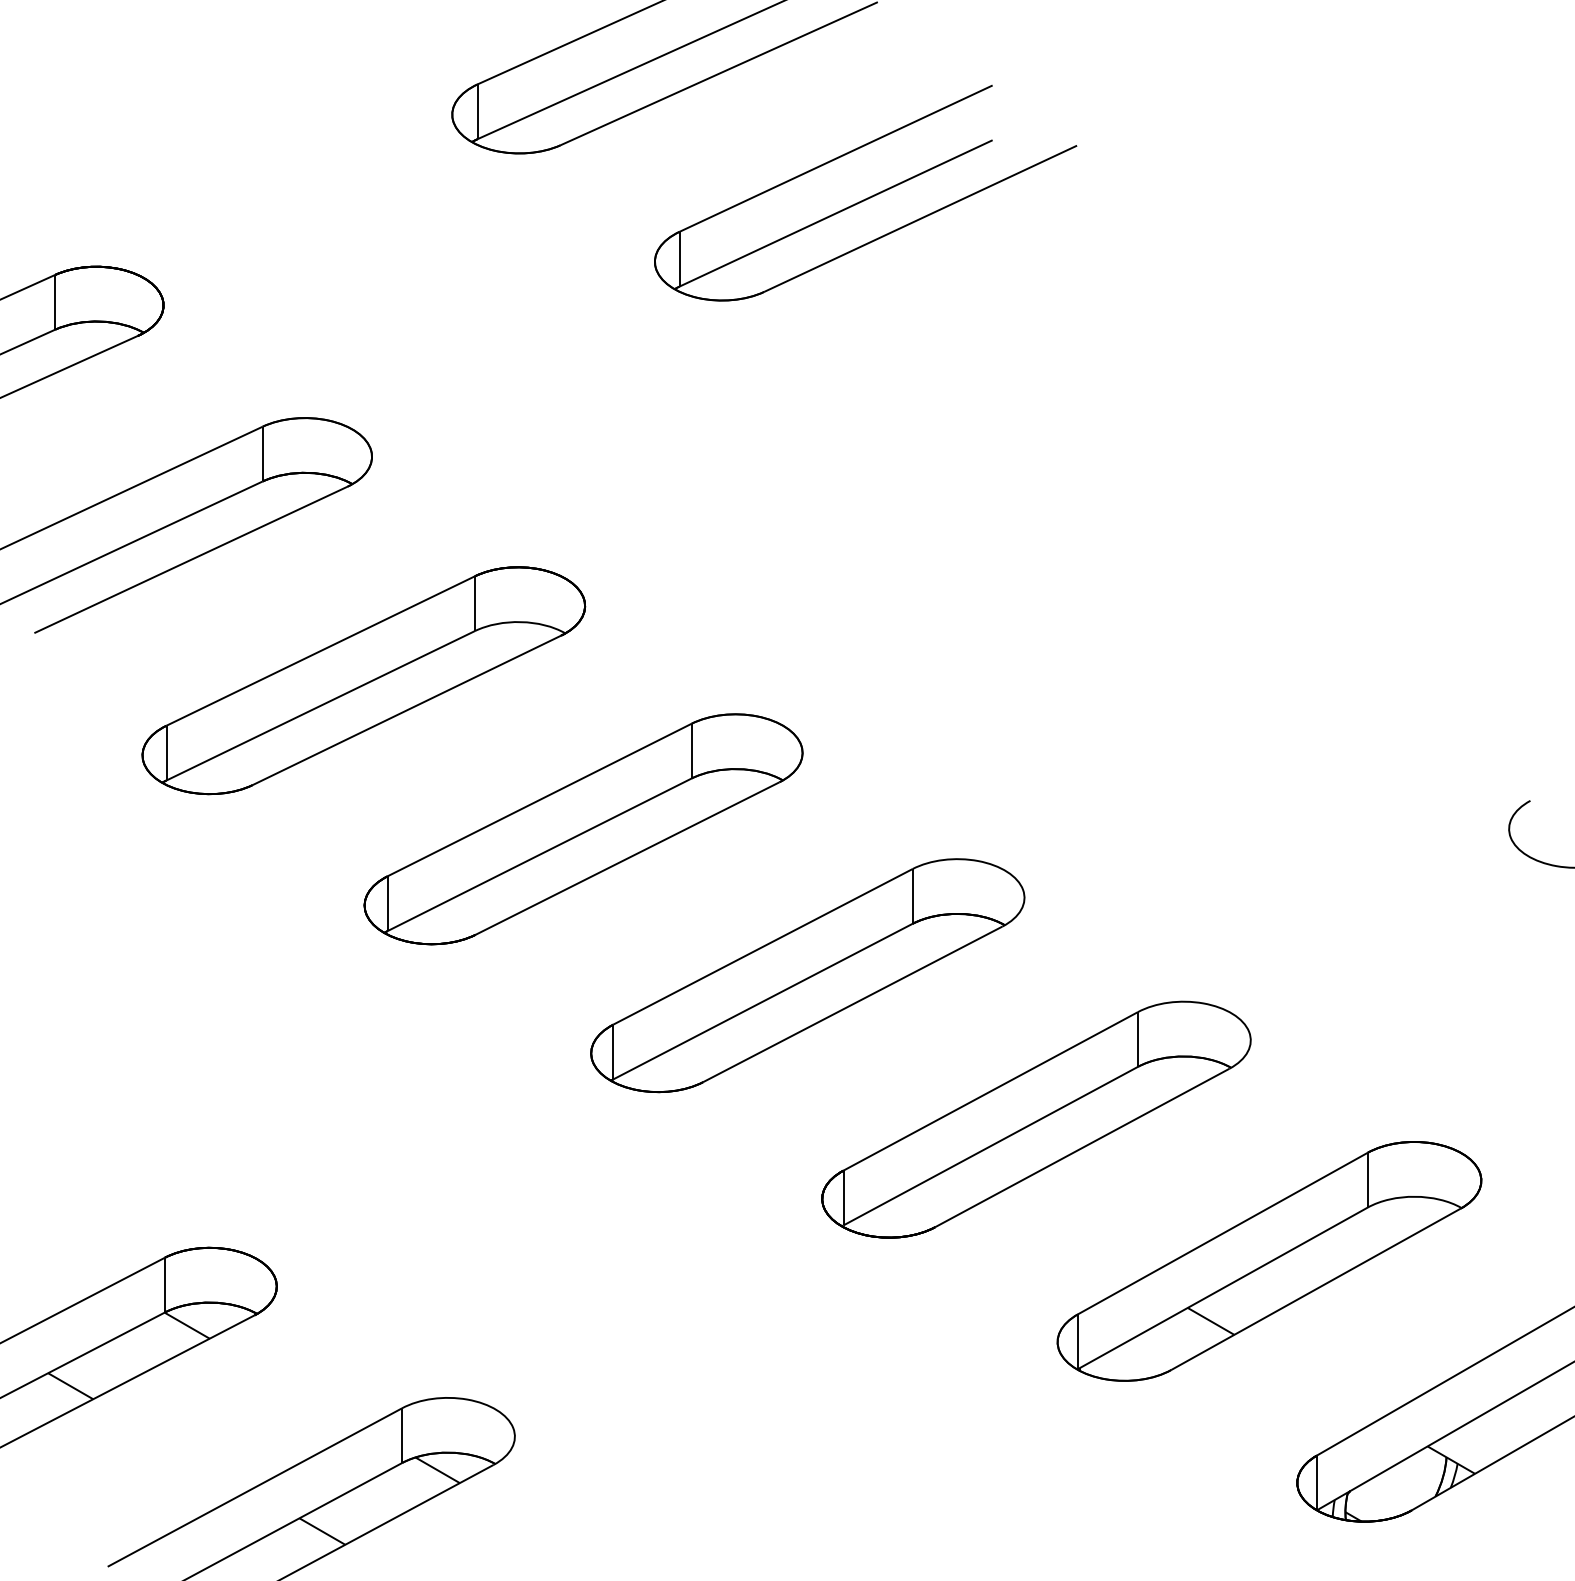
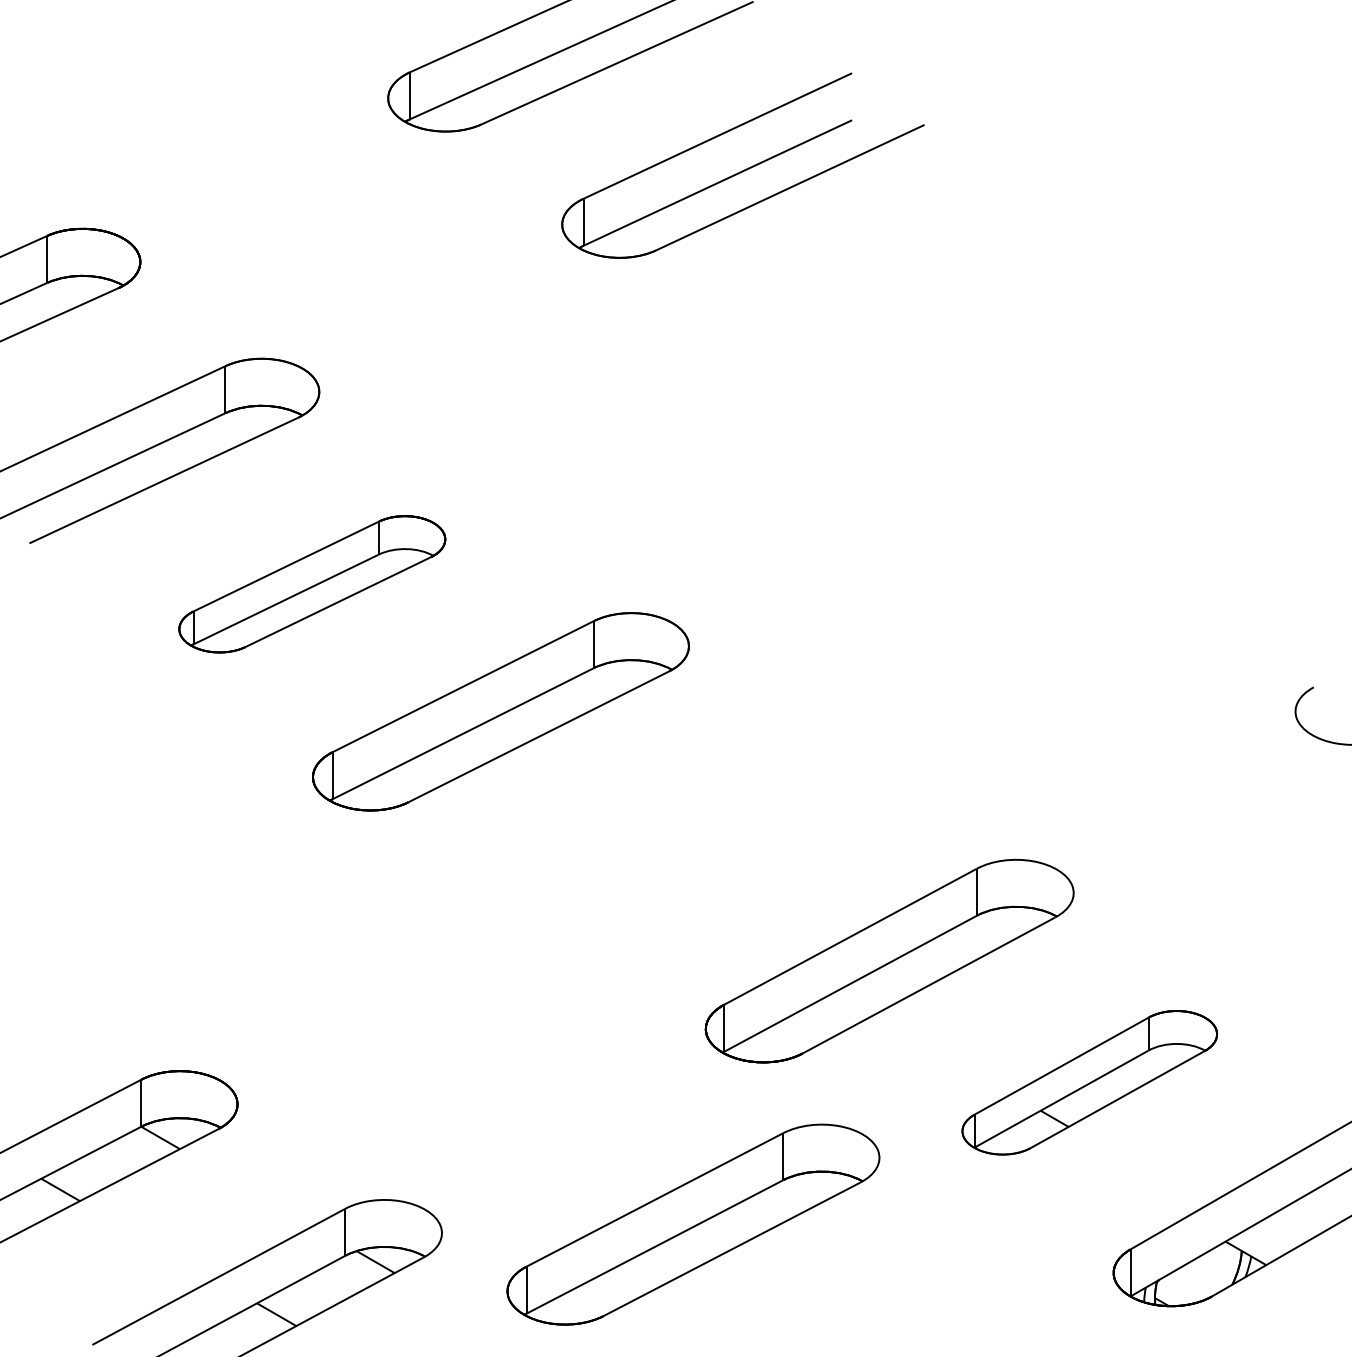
part: (363, 680) -> (311, 584), size x0.7
part: (807, 975) -> (693, 1224), moved
part: (1269, 1261) -> (1089, 1082), size x0.7

